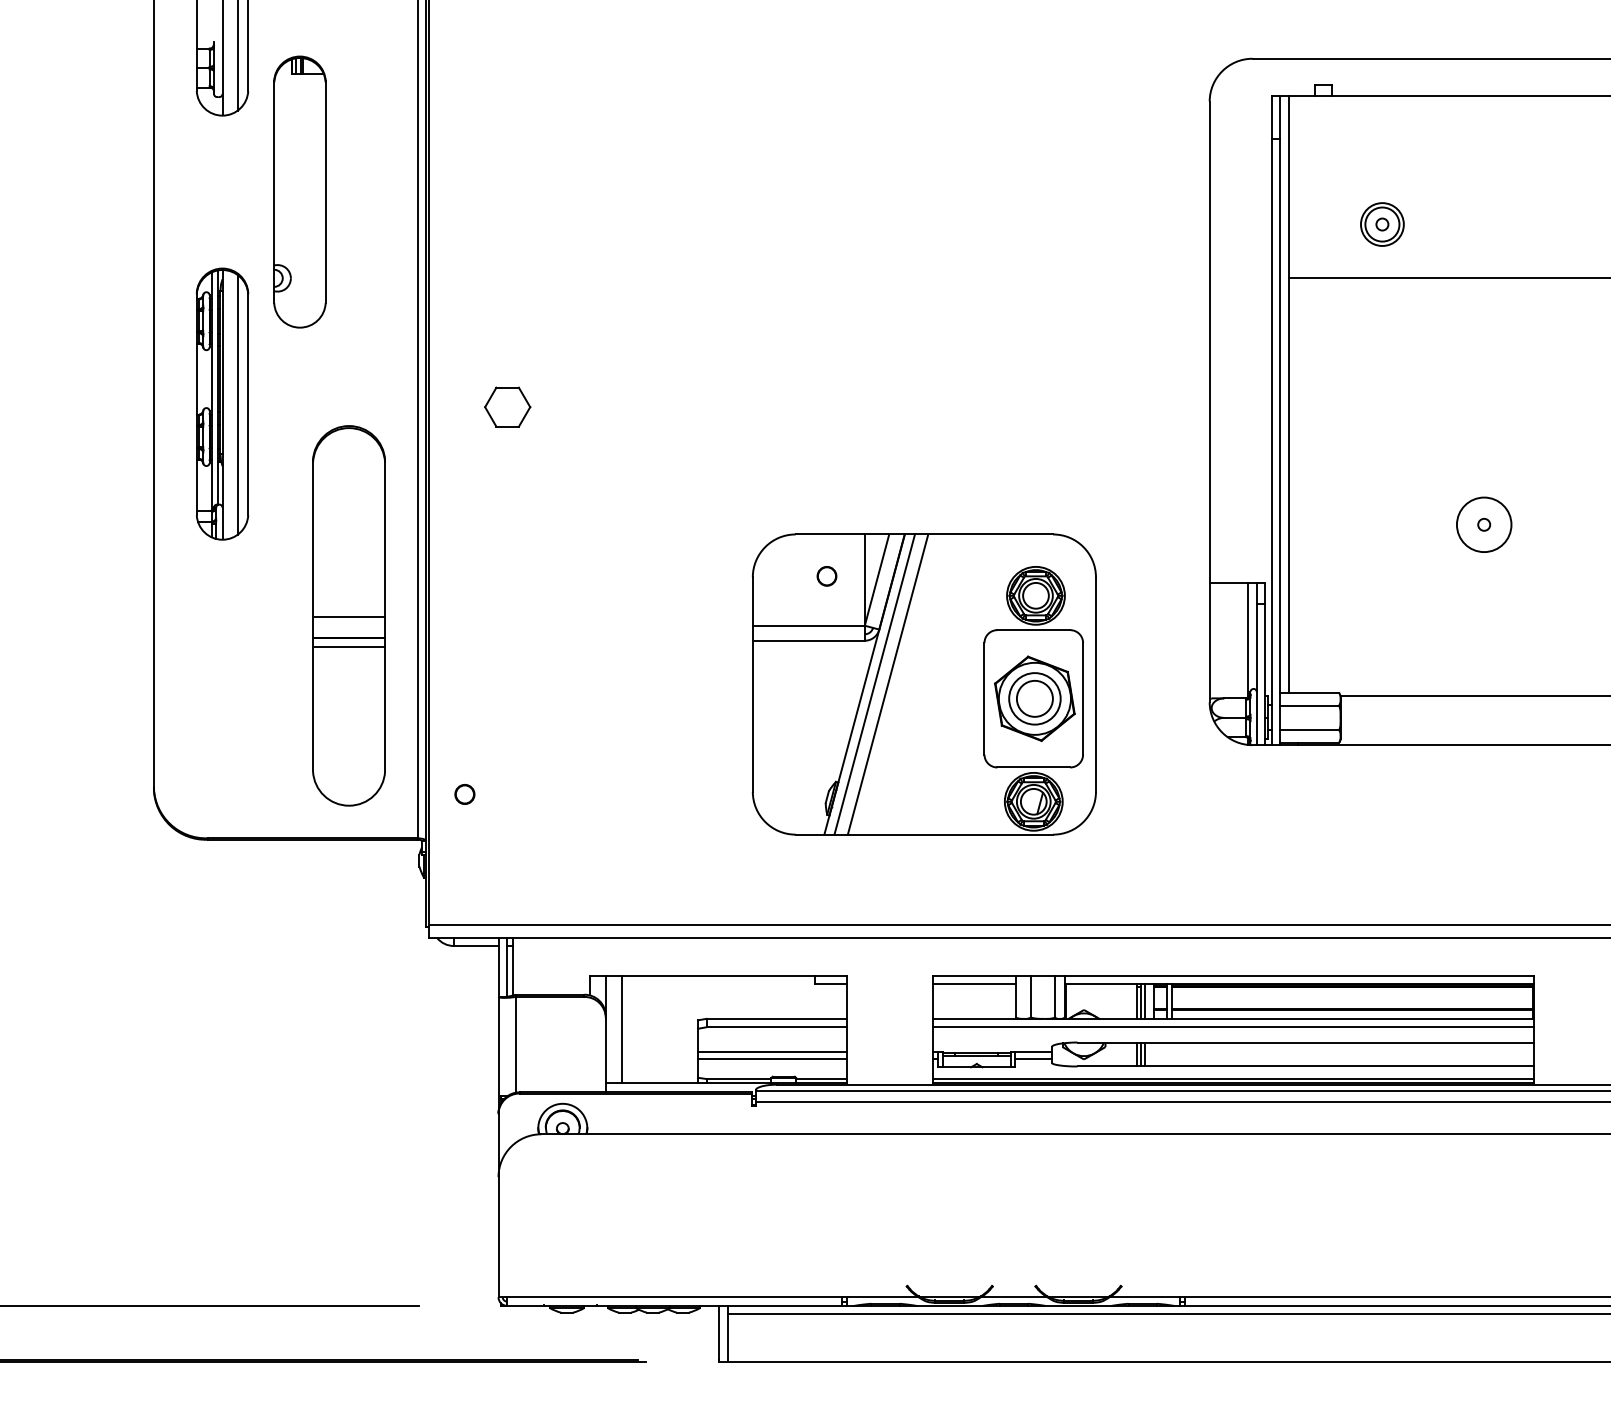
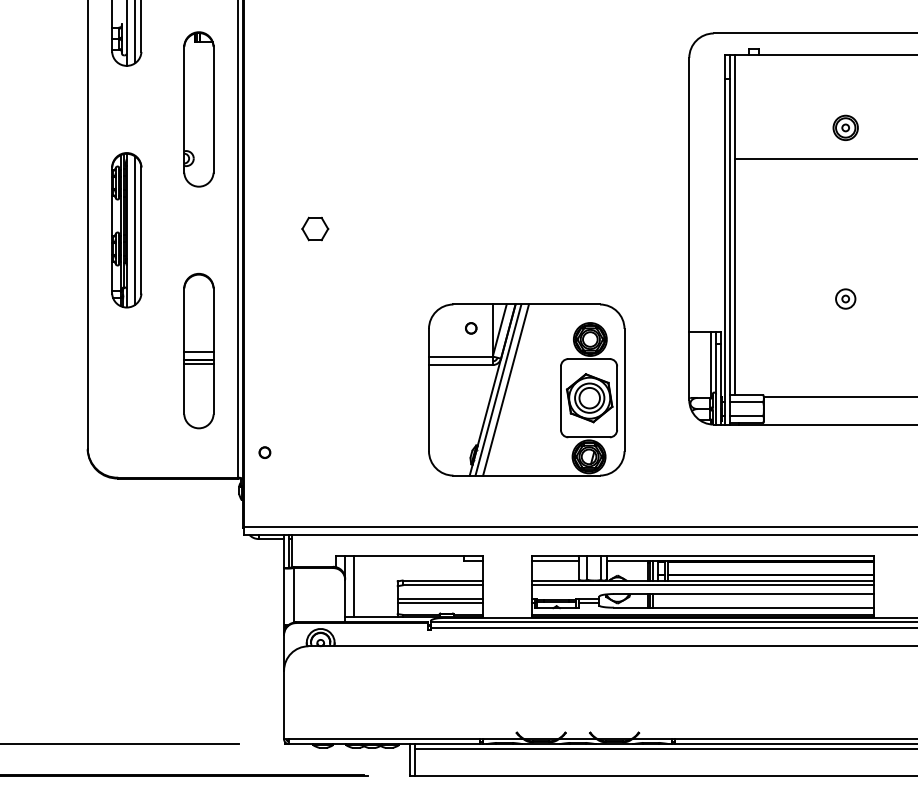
part: (299, 192) -> (198, 109), moved
part: (1382, 223) -> (845, 127), moved
part: (508, 406) -> (315, 228), moved
circle: (1483, 523) -> (845, 298), size x0.62
part: (348, 616) -> (198, 351), size x0.71

